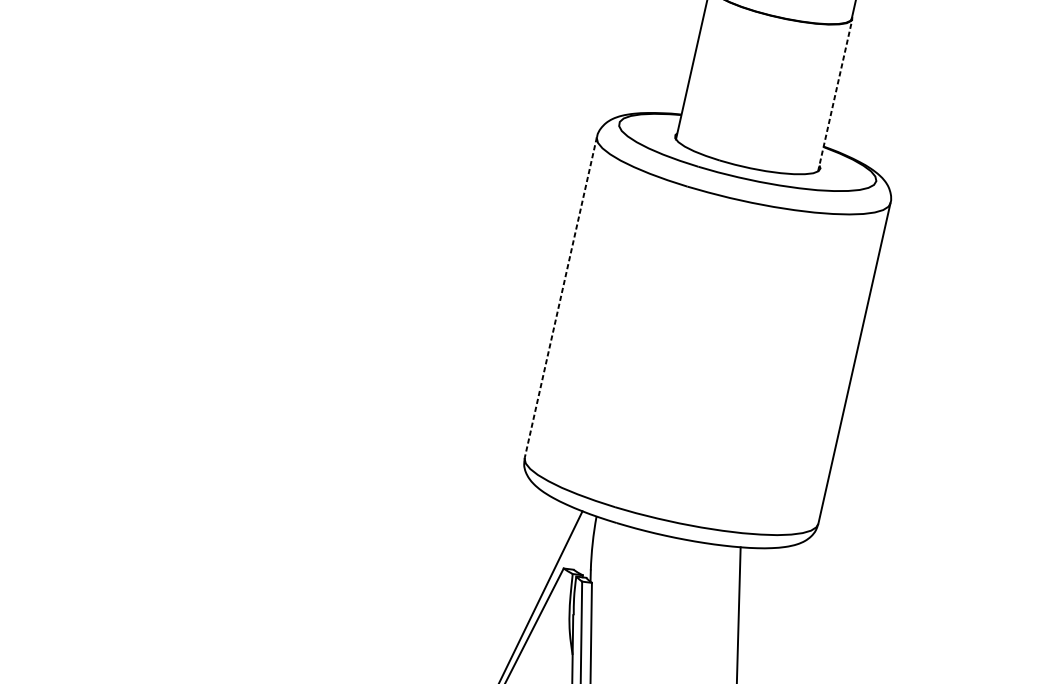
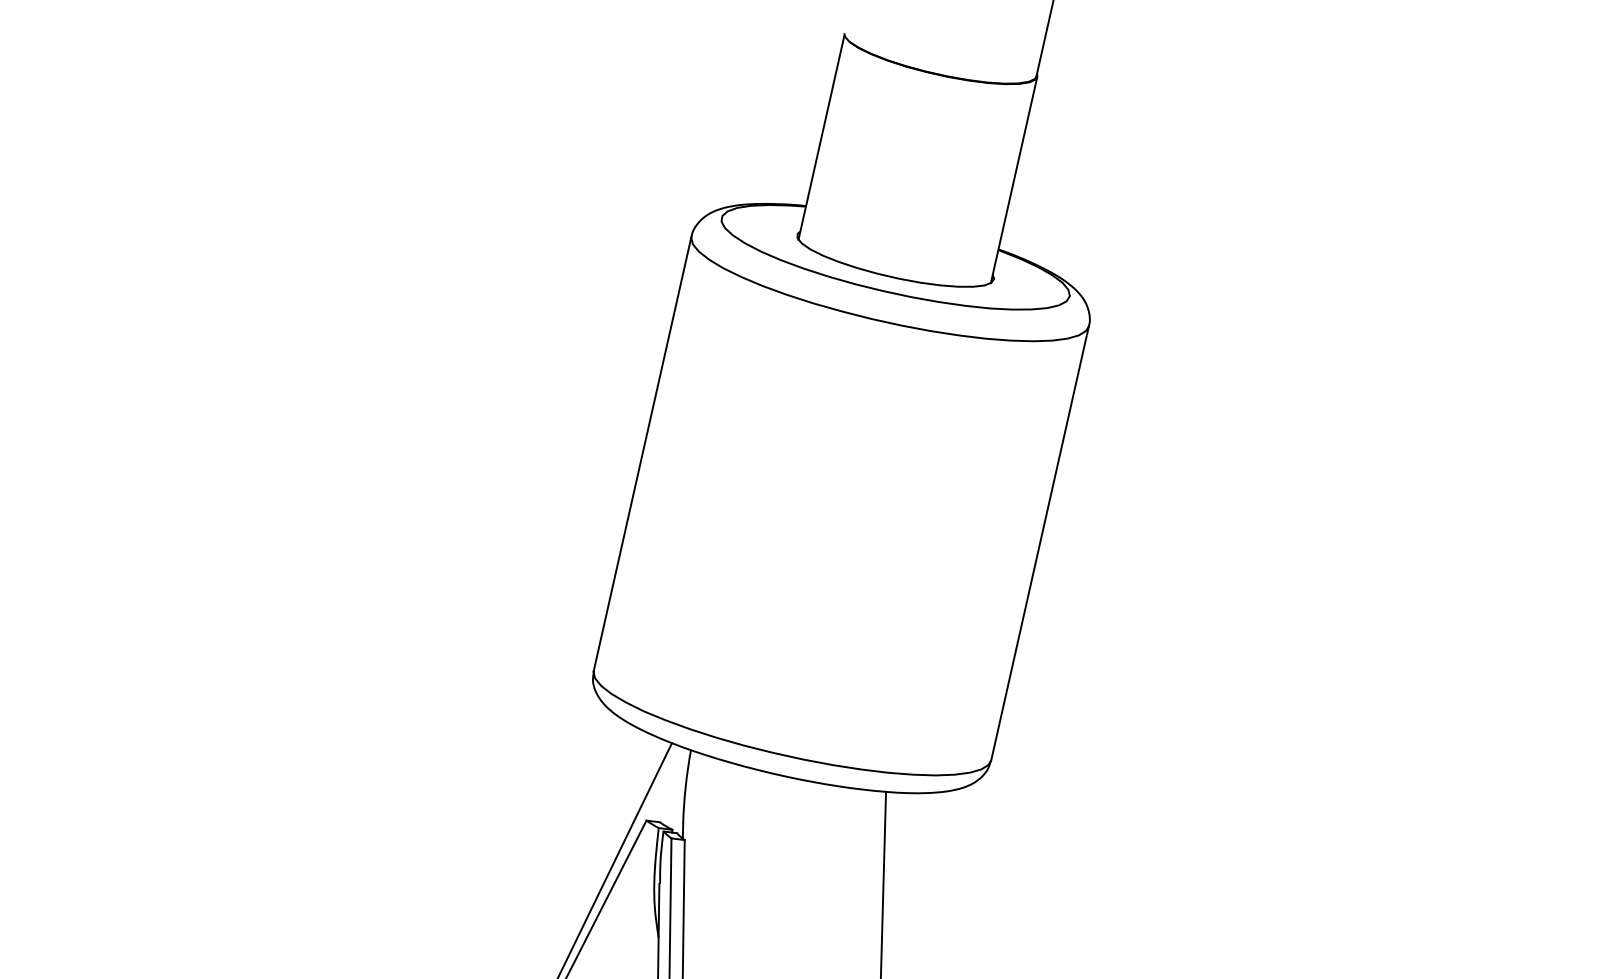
line: (835, 95) -> (1014, 180), dashed -> solid
line: (560, 298) -> (642, 454), dashed -> solid

